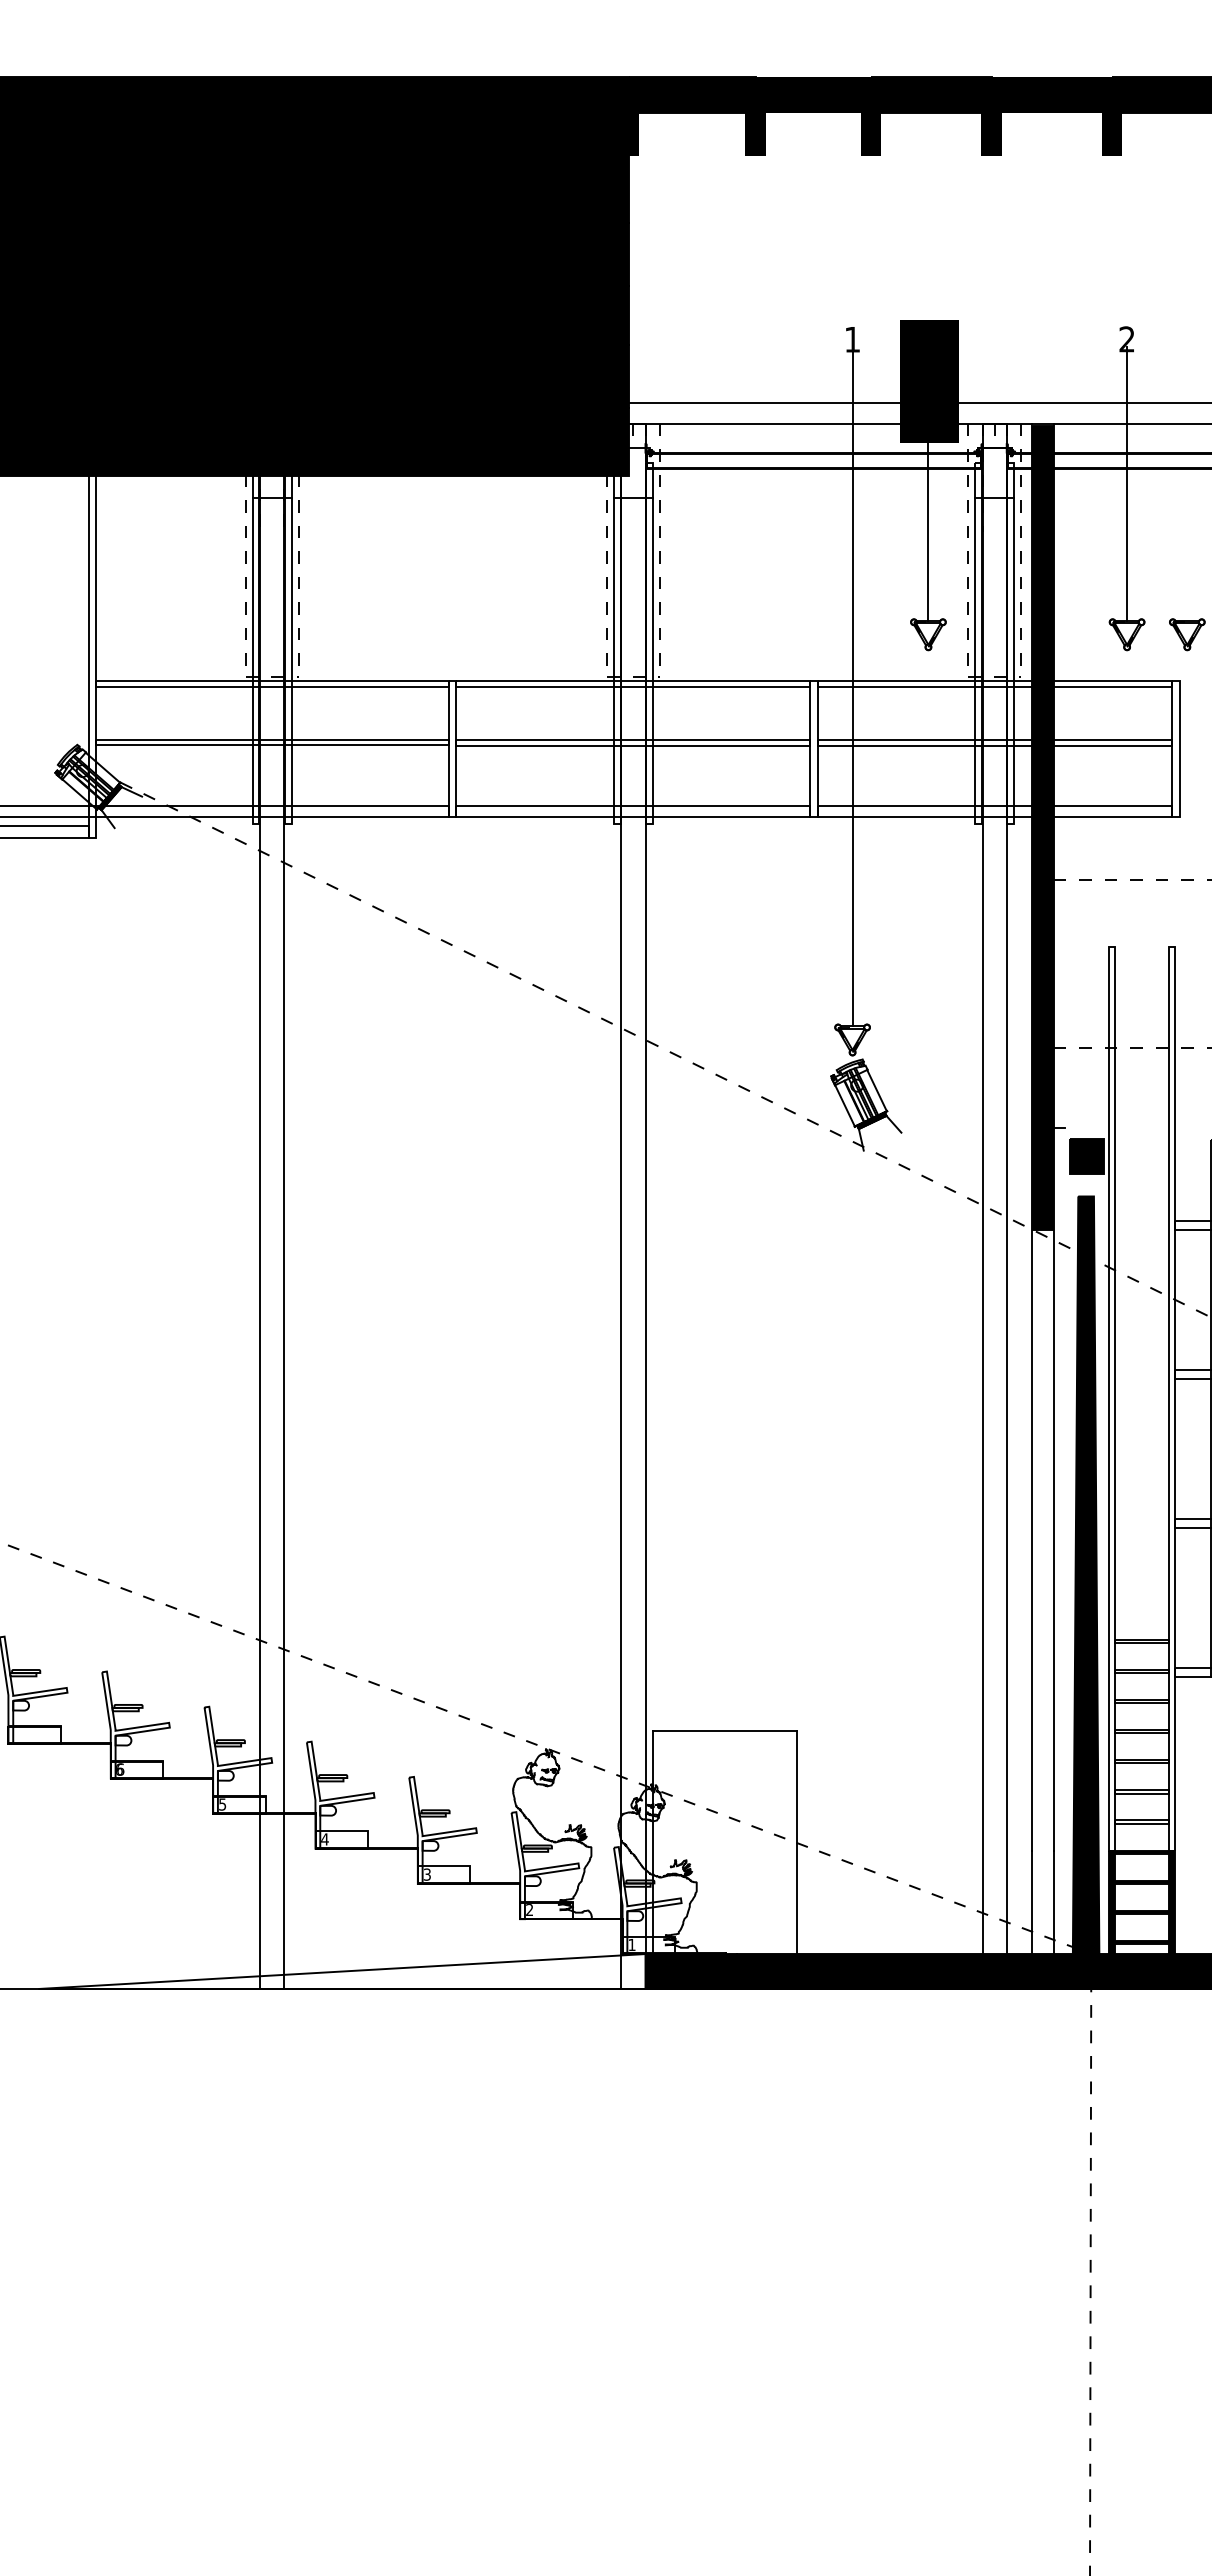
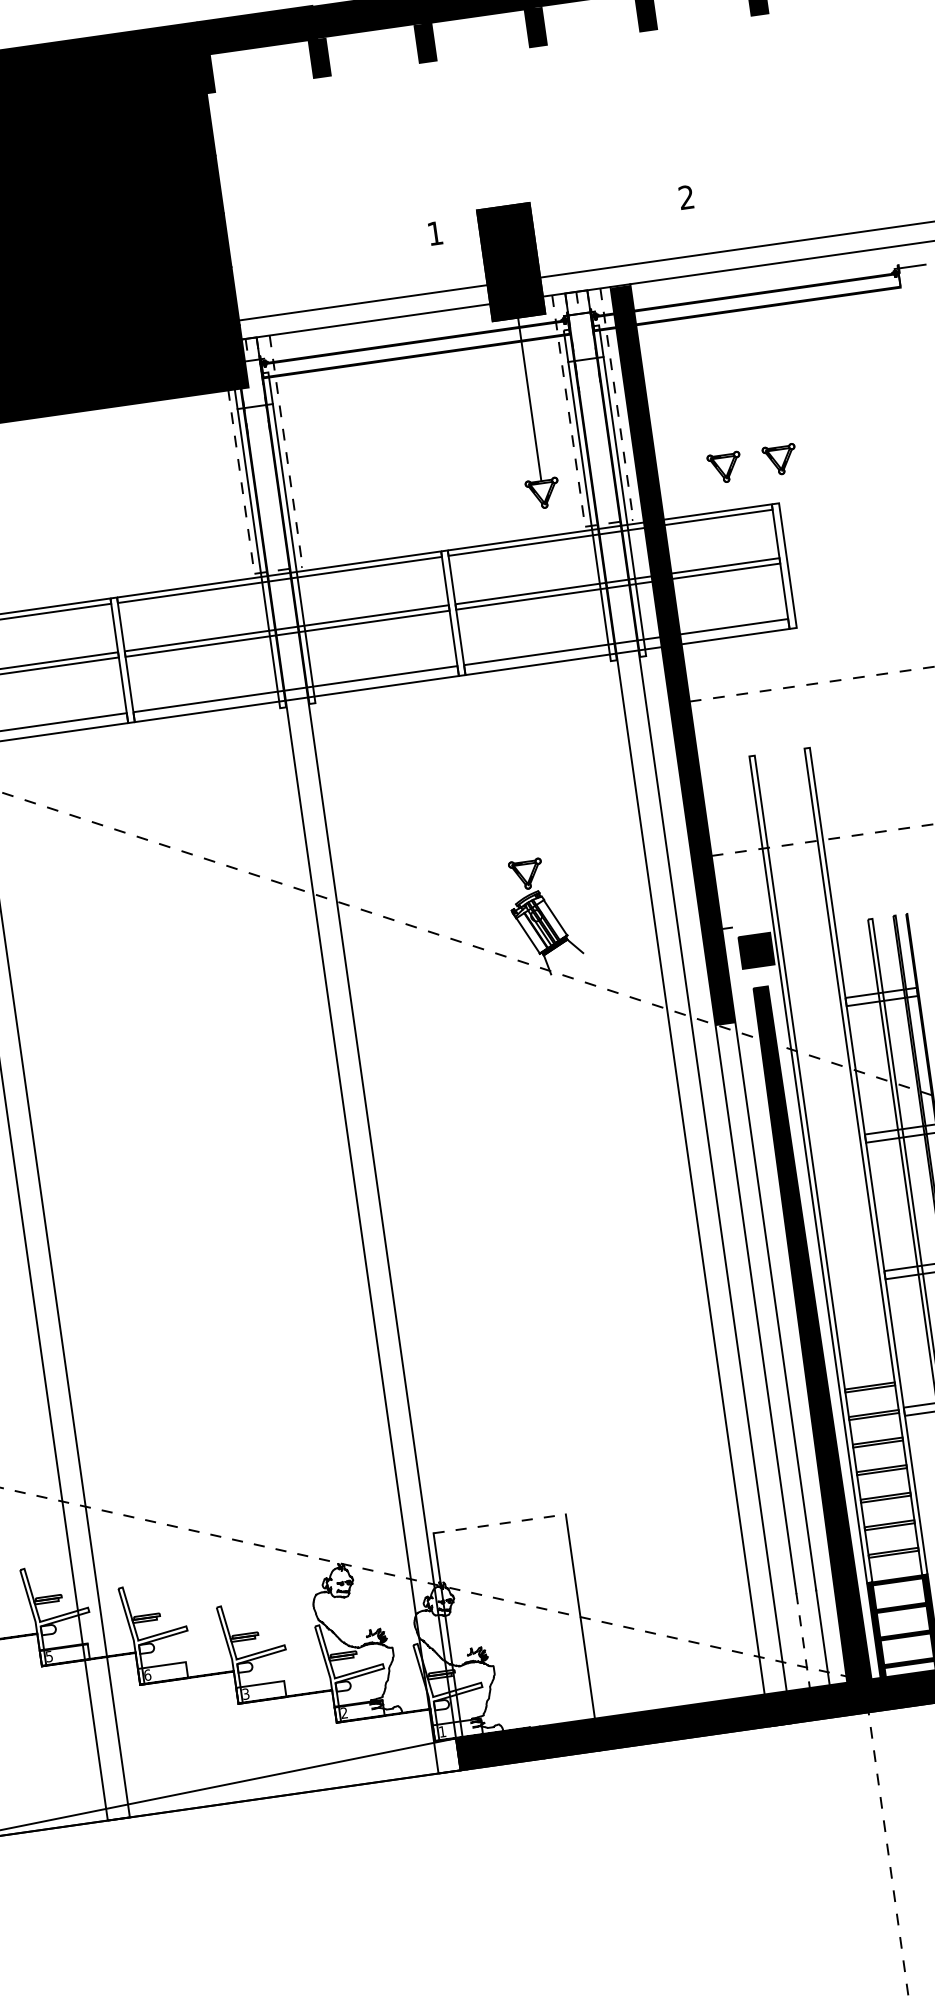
line: (1127, 483) -> (705, 329), removed
line: (852, 686) -> (480, 551), removed
line: (725, 1731) -> (500, 1524), solid -> dashed
text: (324, 1839) -> (147, 1675), 4 -> 6
line: (1032, 1902) -> (803, 1640), solid -> dashed

